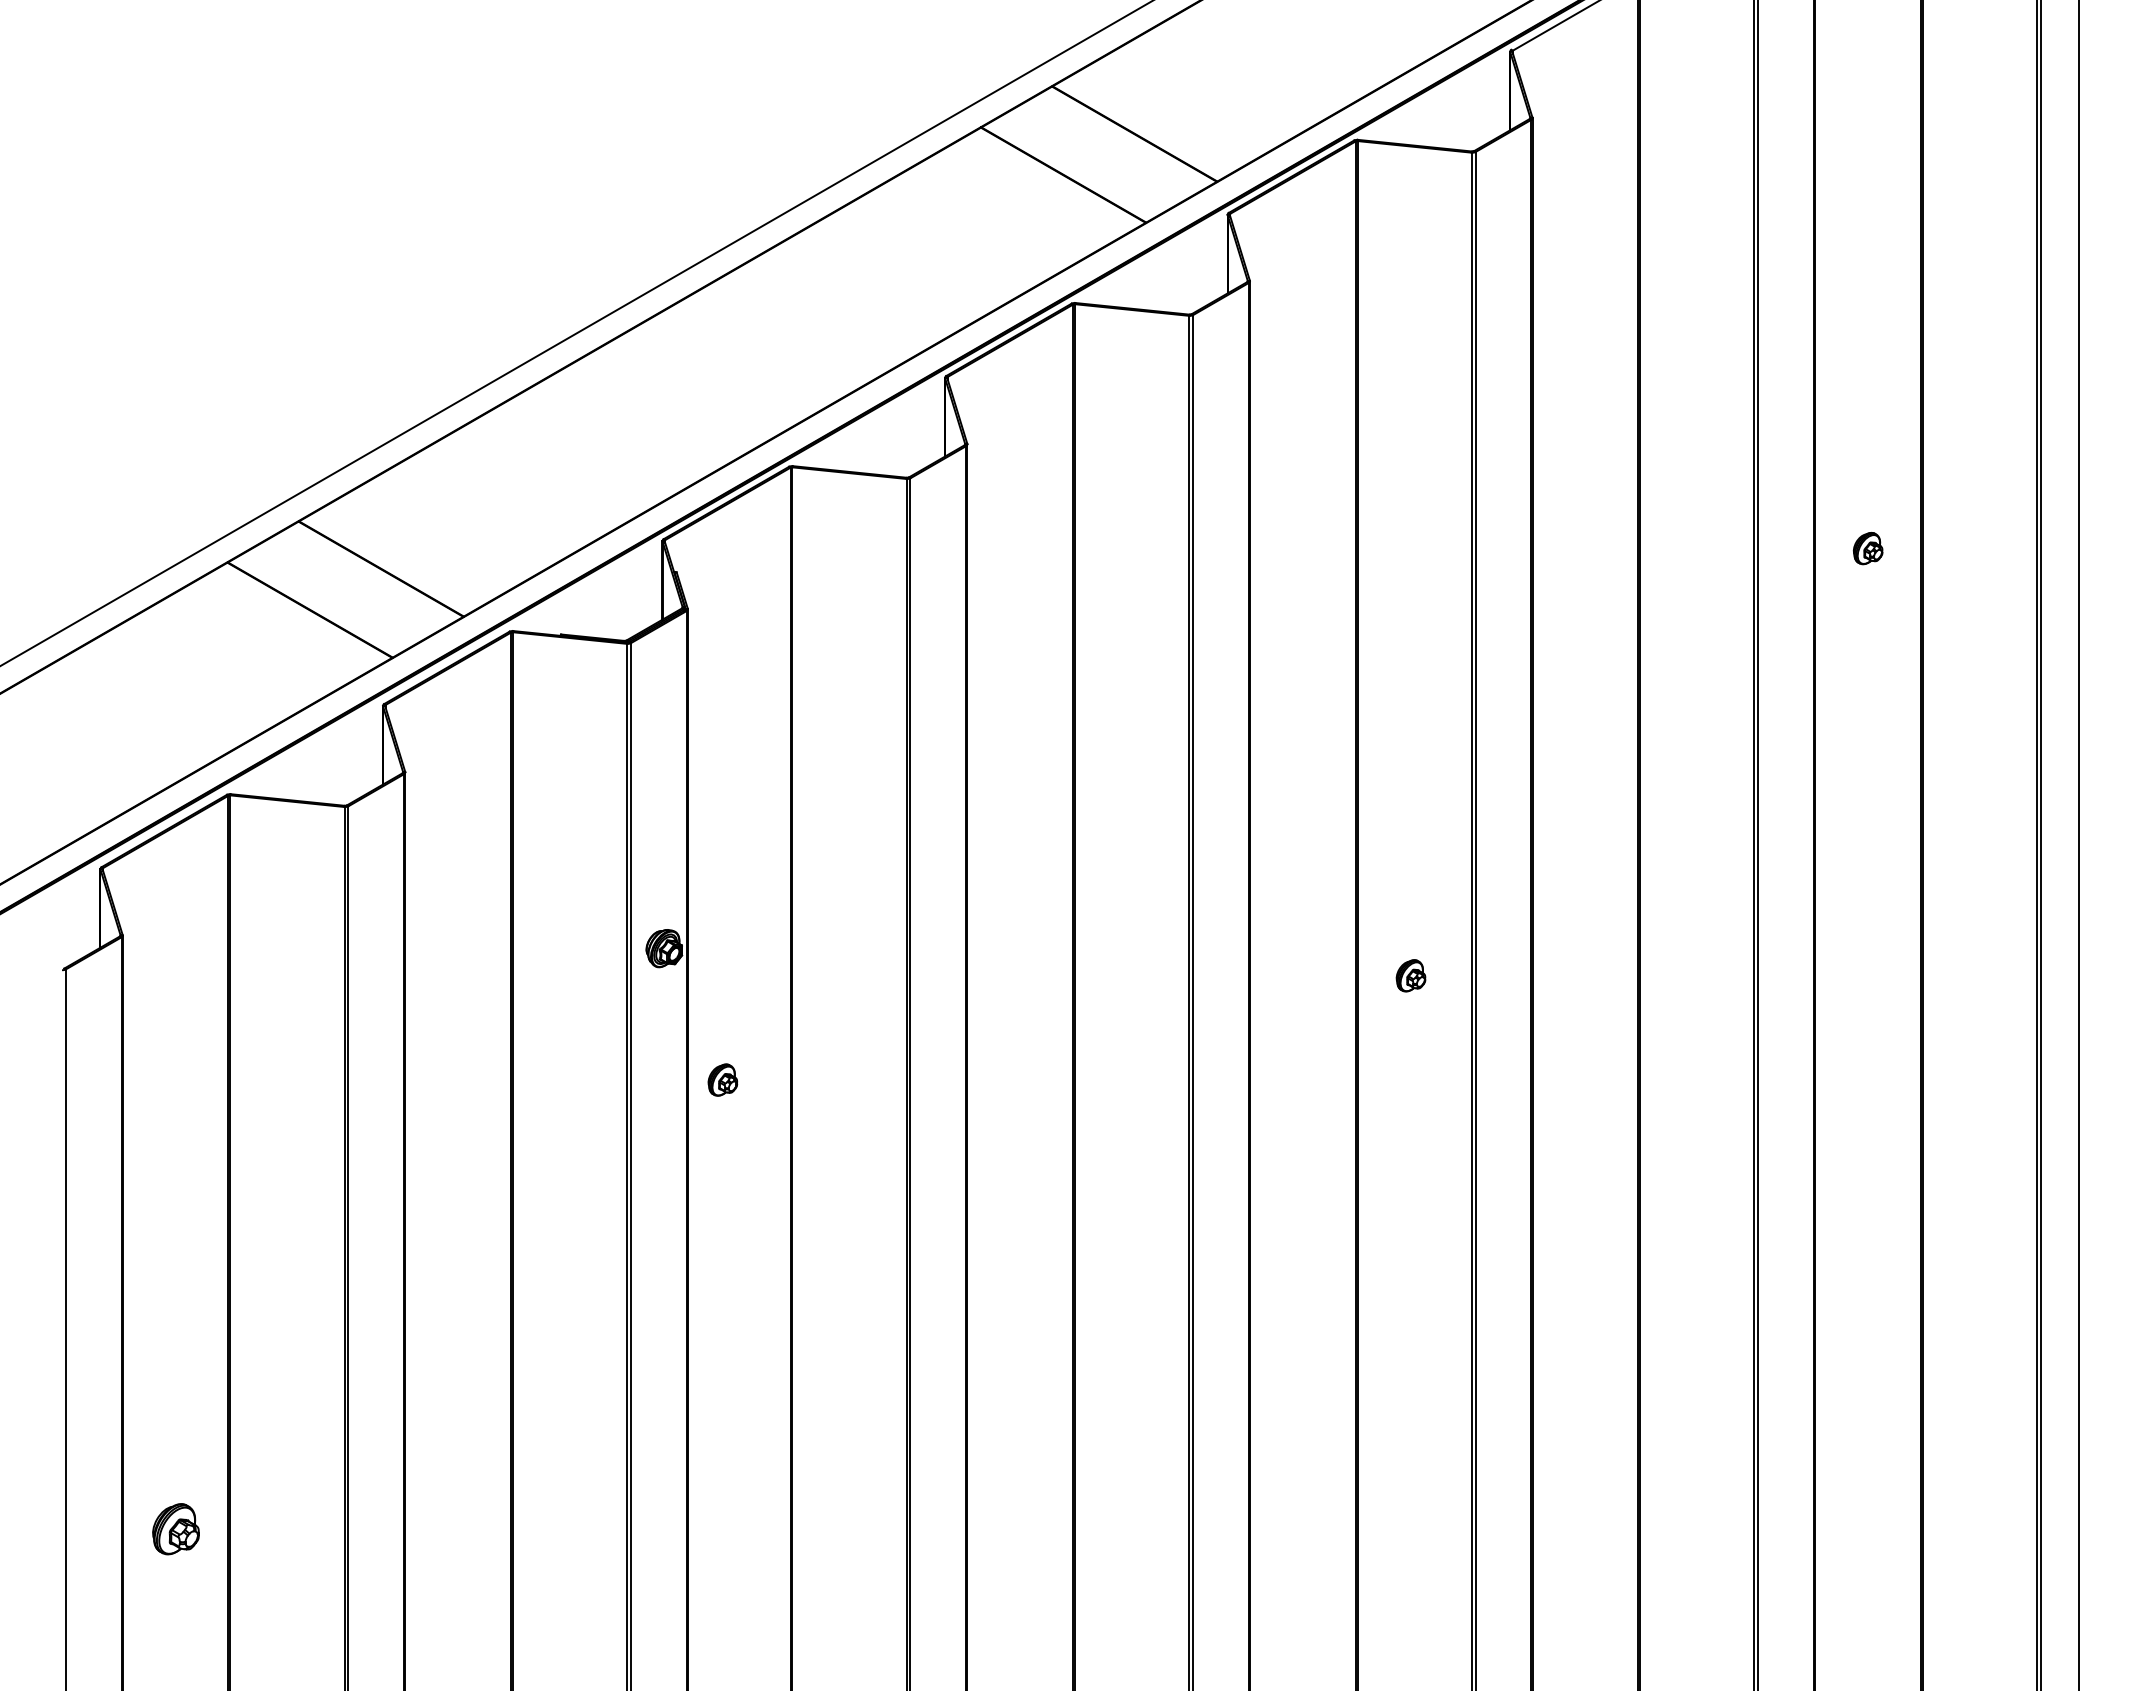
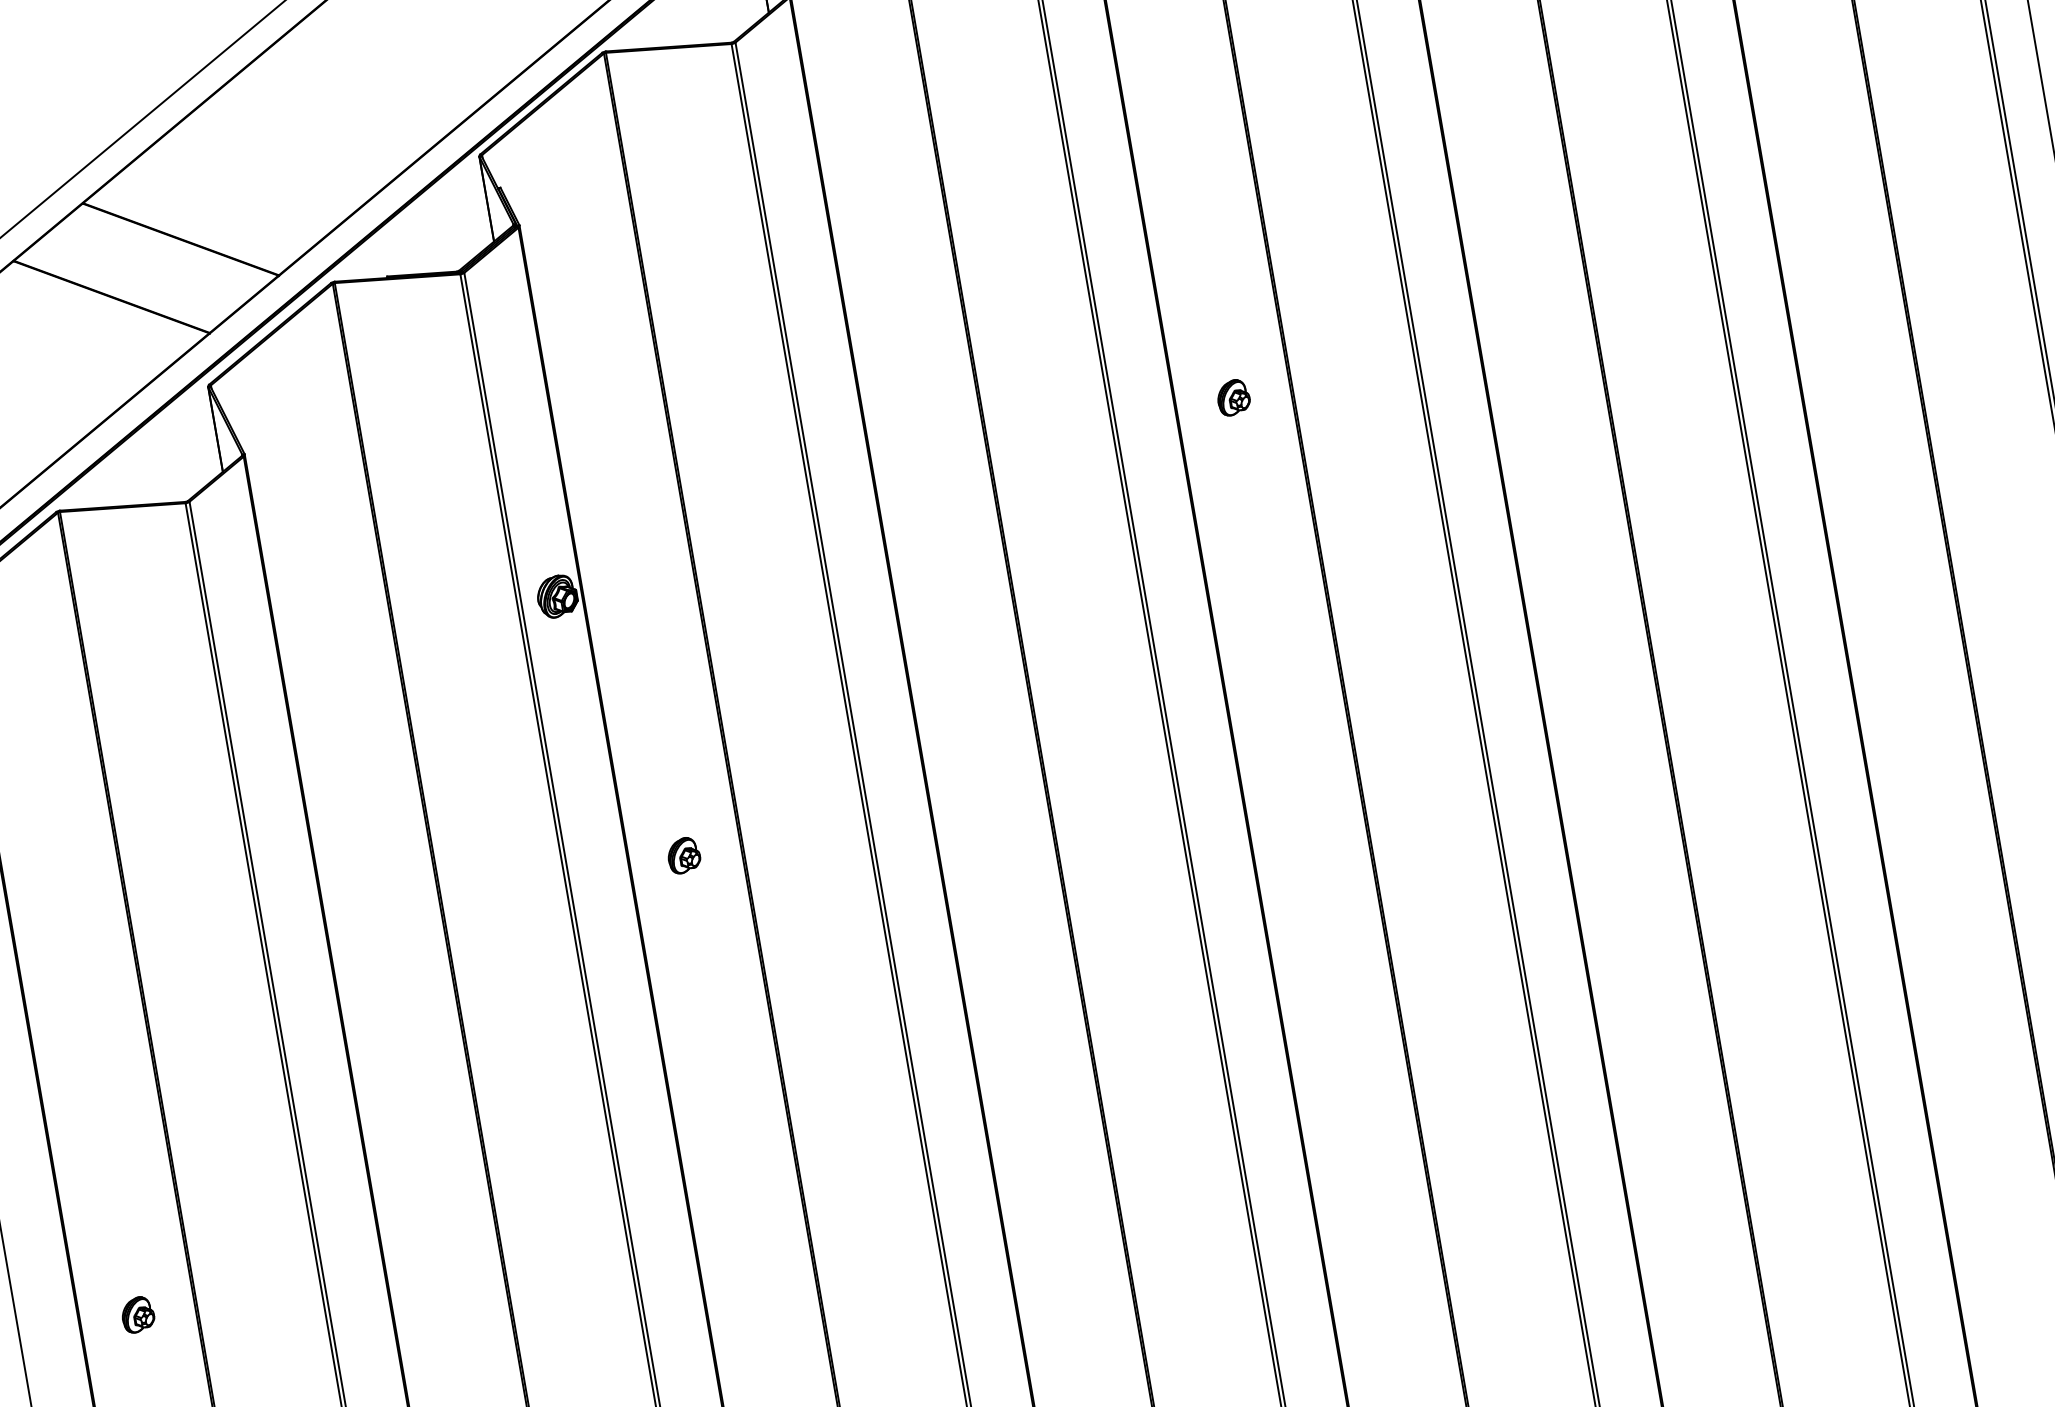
part: (1410, 975) -> (1232, 397), moved
part: (722, 1079) -> (683, 855), moved
part: (175, 1528) -> (137, 1314), size x0.62

